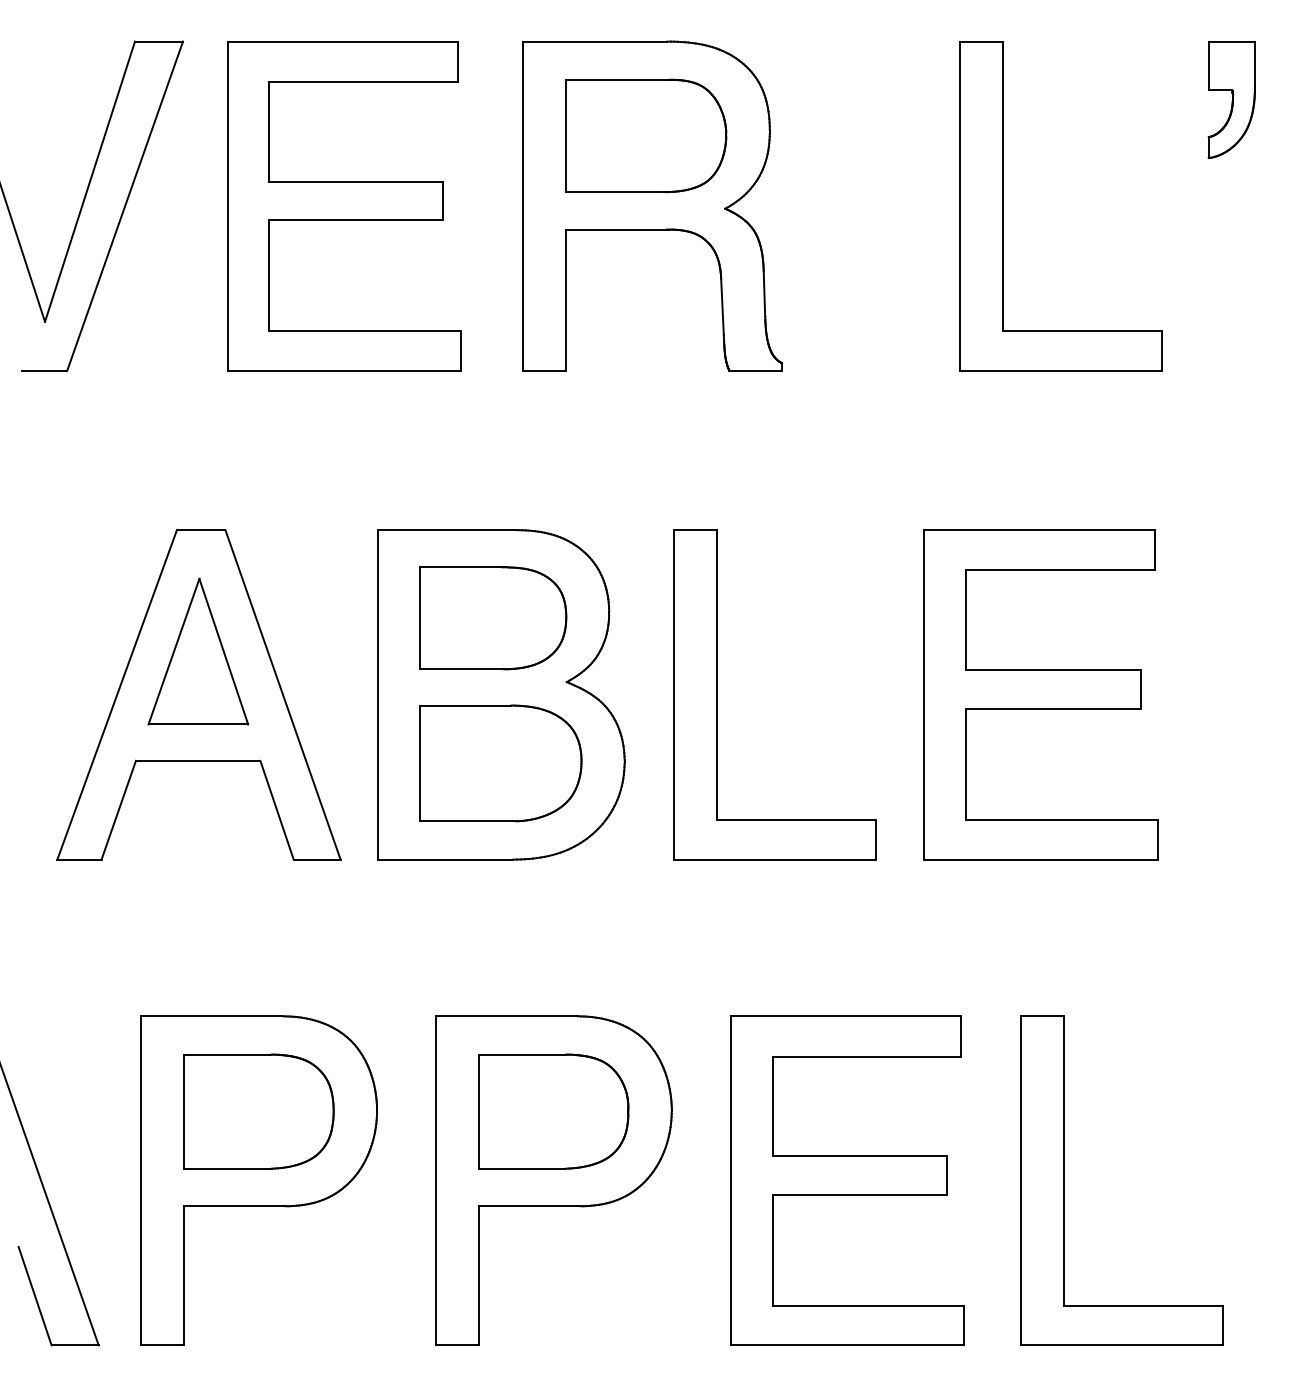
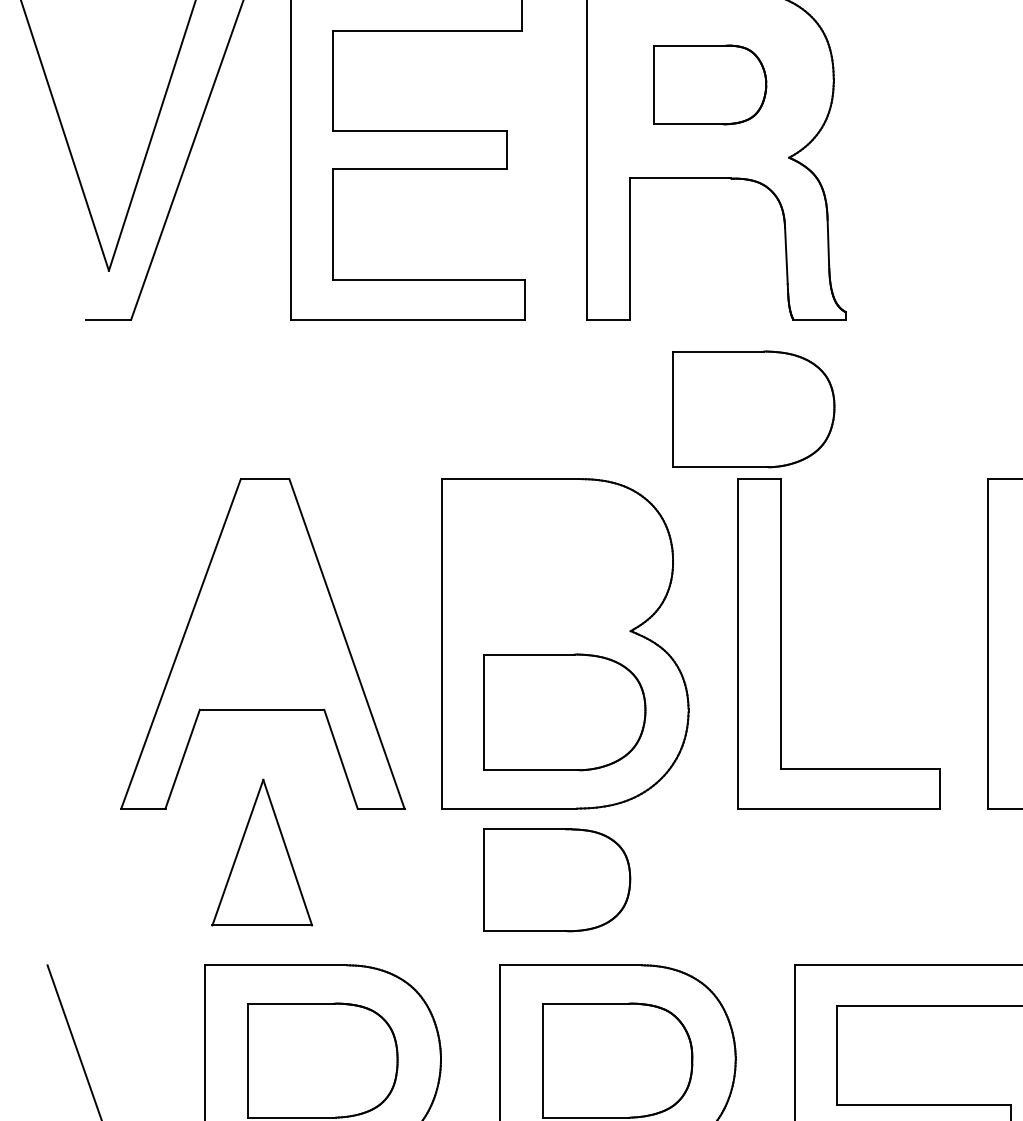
part: (646, 135) -> (710, 84), size x0.7
part: (689, 460) -> (753, 409), added
part: (493, 618) -> (557, 880), moved
part: (198, 651) -> (262, 852), moved

